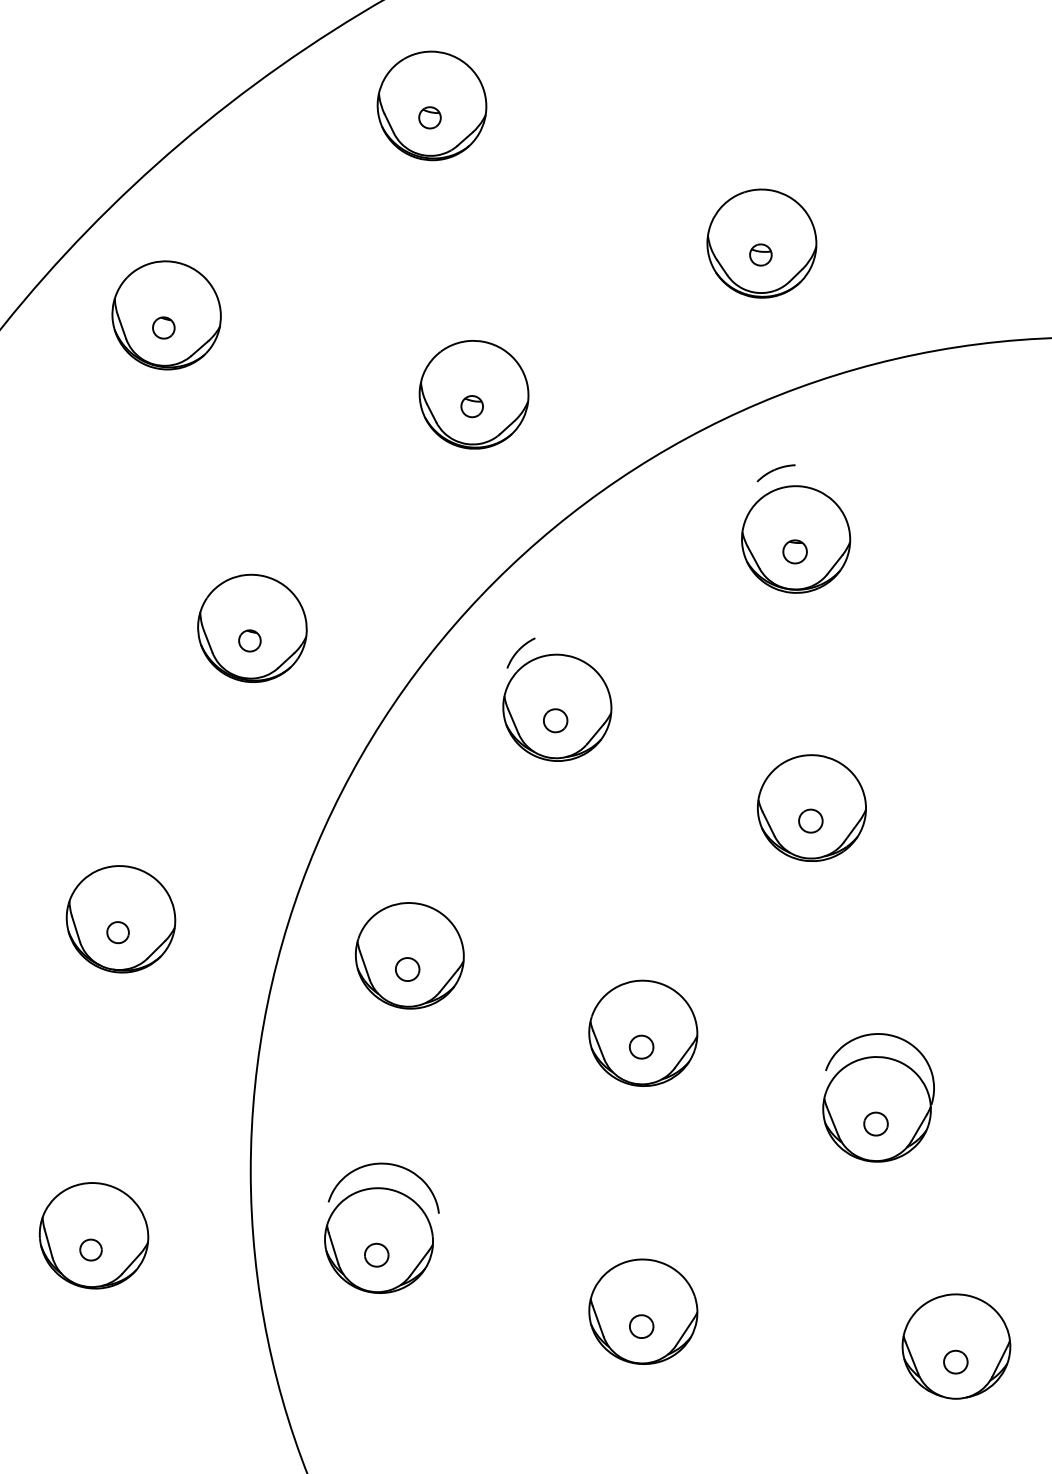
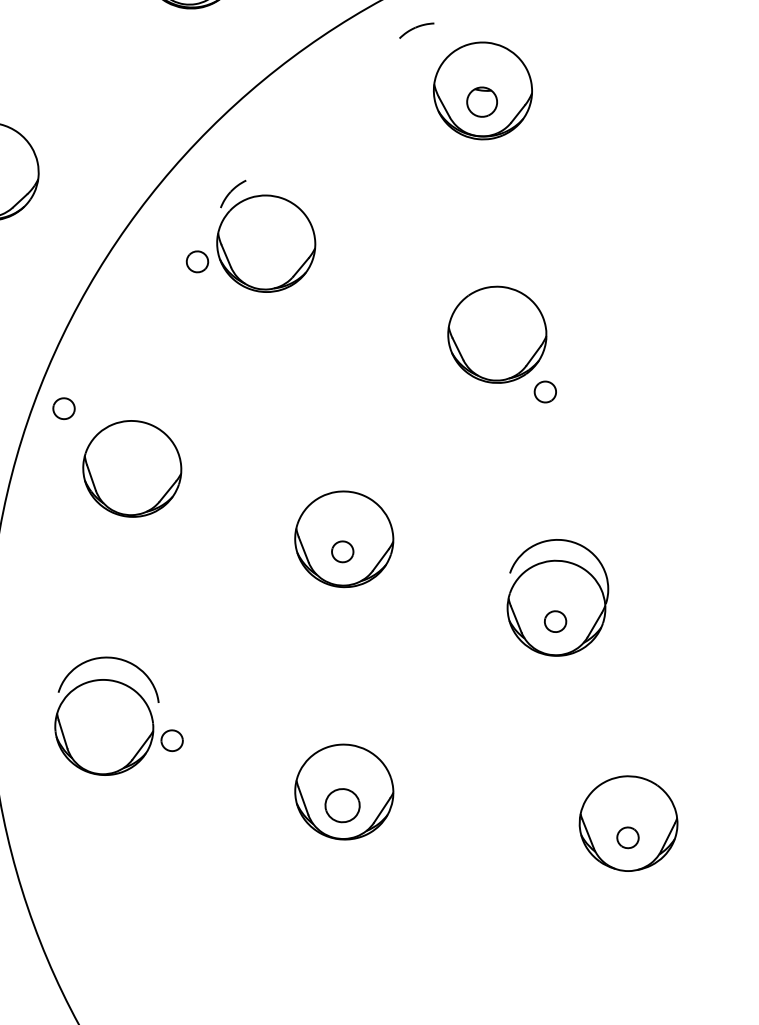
part: (775, 473) -> (416, 31), moved
part: (794, 551) -> (481, 101), size x1.4
part: (555, 720) -> (197, 261), moved
part: (810, 820) -> (545, 391), moved
part: (407, 969) -> (63, 408), moved
part: (376, 1254) -> (171, 740), moved
part: (641, 1326) -> (342, 805), size x1.6

